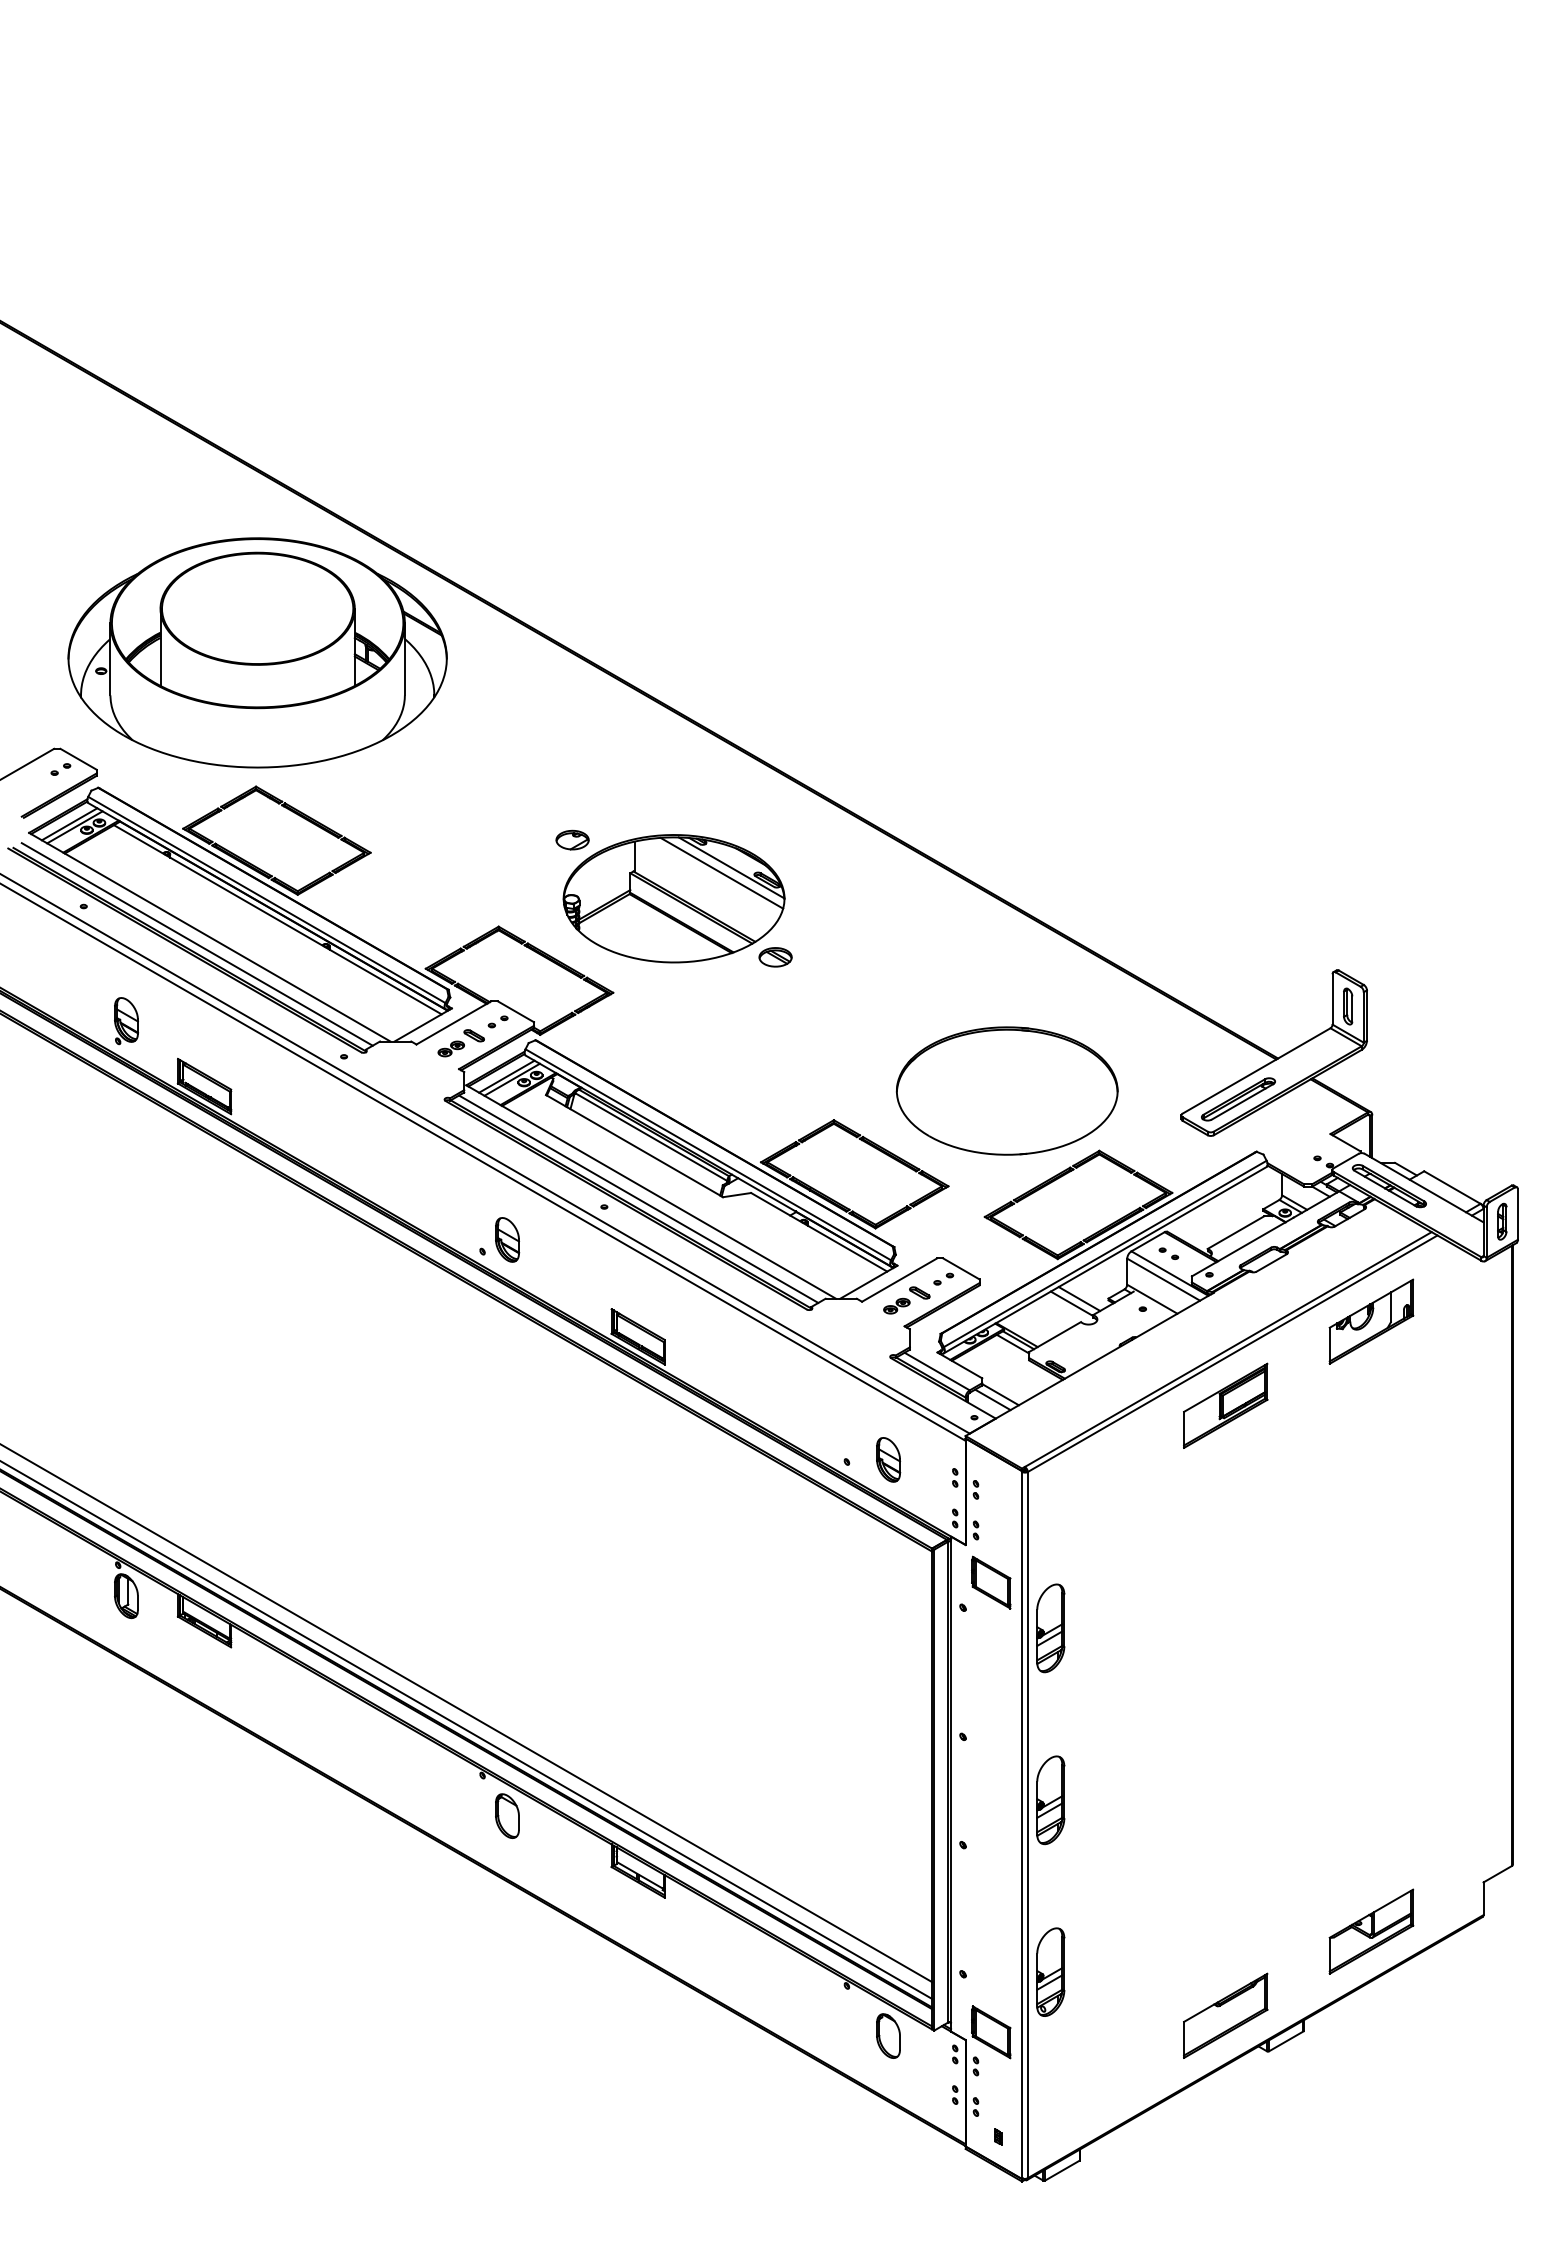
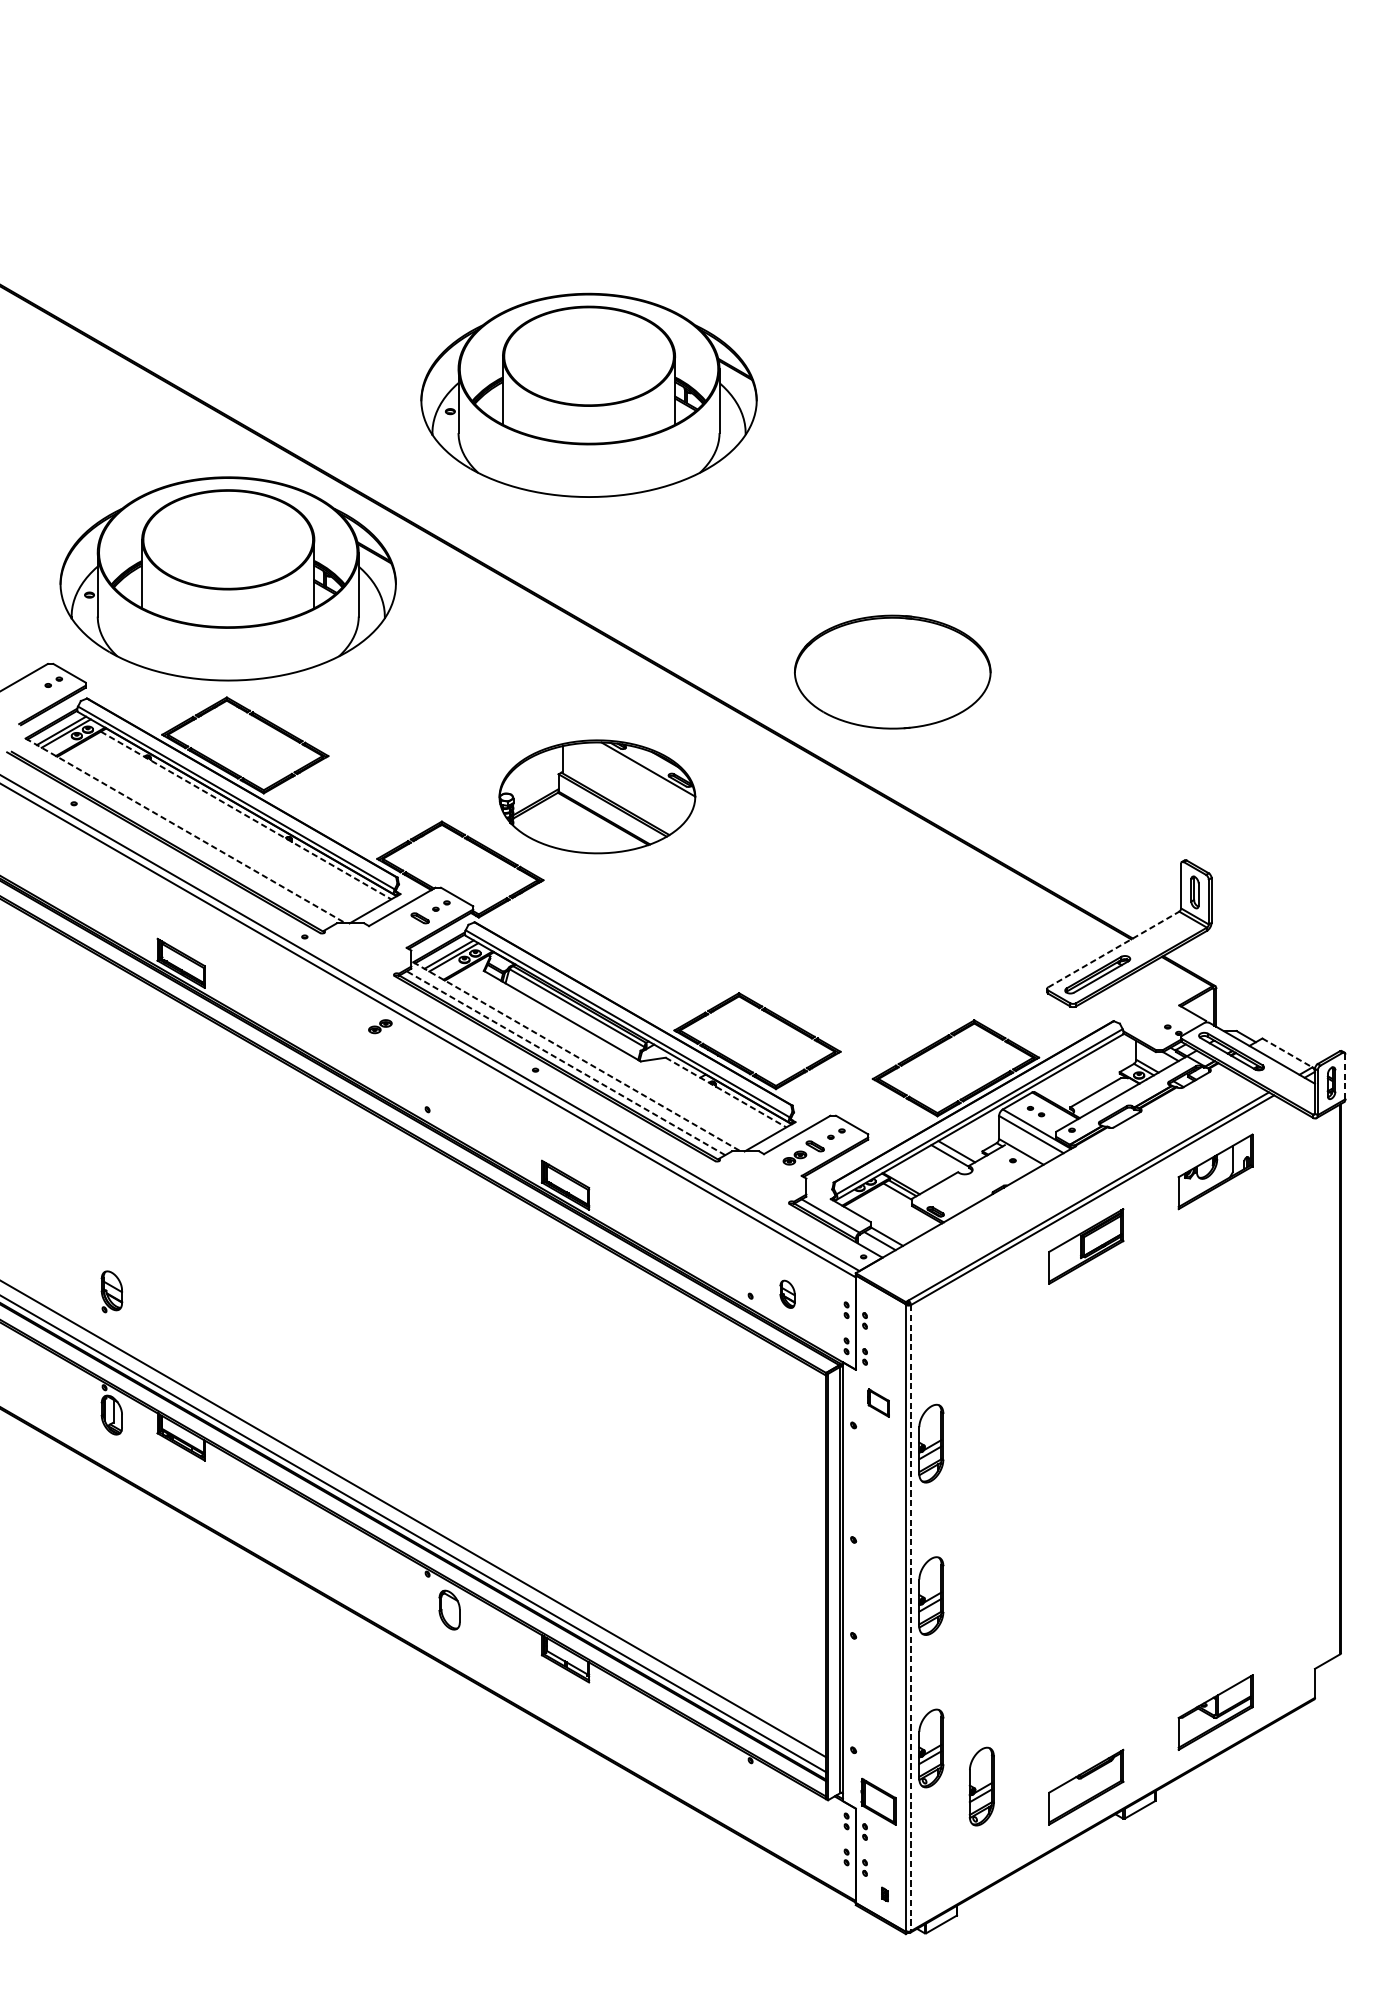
part: (664, 445) -> (588, 395), added
part: (572, 839) -> (507, 744), removed
line: (721, 872) -> (639, 773), removed
line: (278, 920) -> (246, 816), solid -> dashed
line: (209, 937) -> (185, 831), solid -> dashed
line: (196, 944) -> (174, 837), removed
part: (775, 957) -> (687, 848), removed
part: (126, 1021) -> (111, 1292), moved
part: (450, 1048) -> (379, 1026), moved
line: (1257, 1070) -> (1114, 949), solid -> dashed
part: (1006, 1090) -> (892, 671), moved
line: (1452, 1187) -> (1287, 1052), solid -> dashed
line: (651, 1192) -> (577, 1057), solid -> dashed
line: (638, 1198) -> (565, 1062), solid -> dashed
line: (1517, 1214) -> (1345, 1076), solid -> dashed
line: (819, 1232) -> (726, 1092), solid -> dashed
part: (507, 1239) -> (449, 1098), removed
part: (888, 1459) -> (787, 1293), size x0.7
part: (991, 1582) -> (878, 1403), size x0.6
line: (1027, 1825) -> (910, 1618), solid -> dashed
part: (1107, 2014) -> (981, 1785), added
part: (888, 2035) -> (787, 1804), removed

